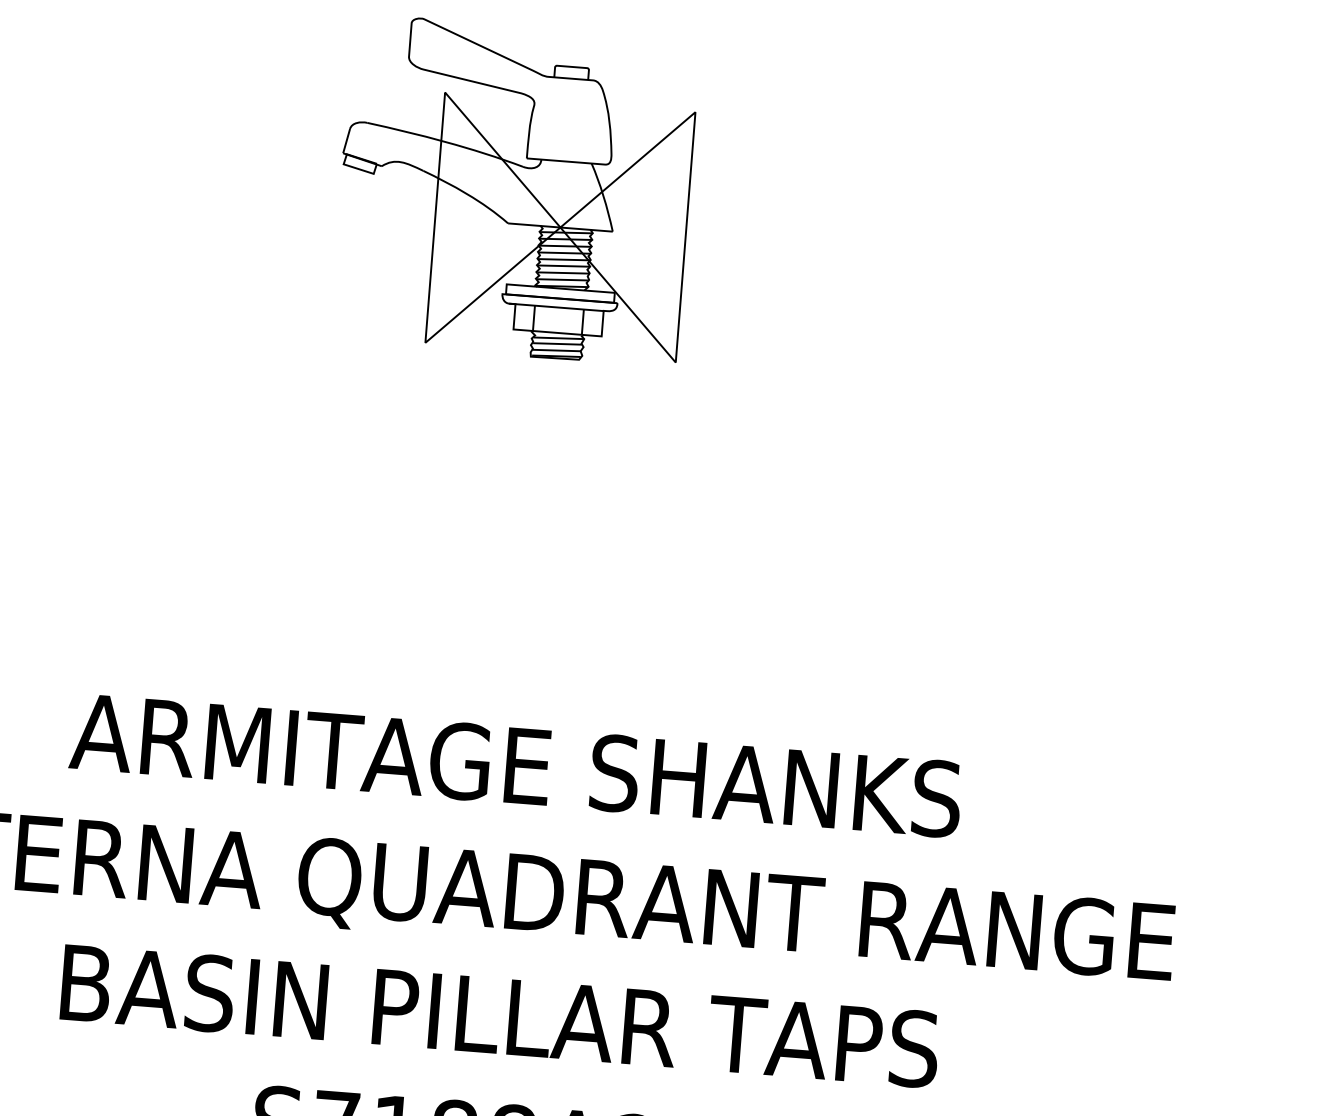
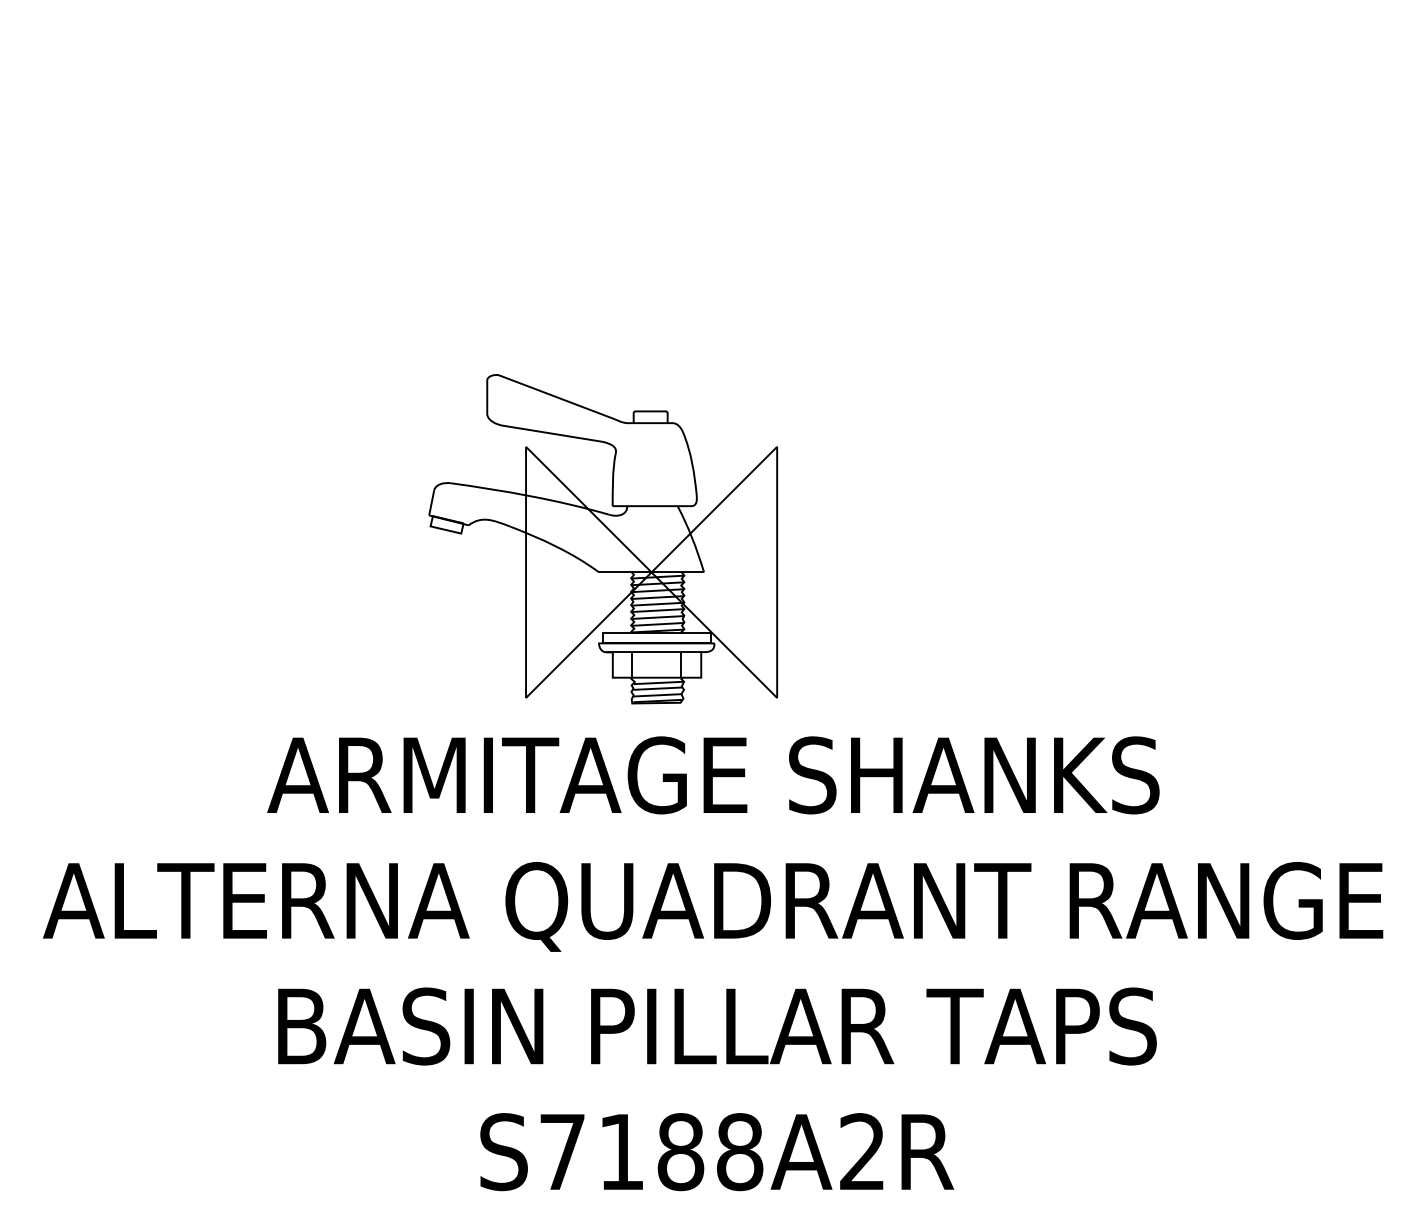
part: (515, 190) -> (603, 539), moved

